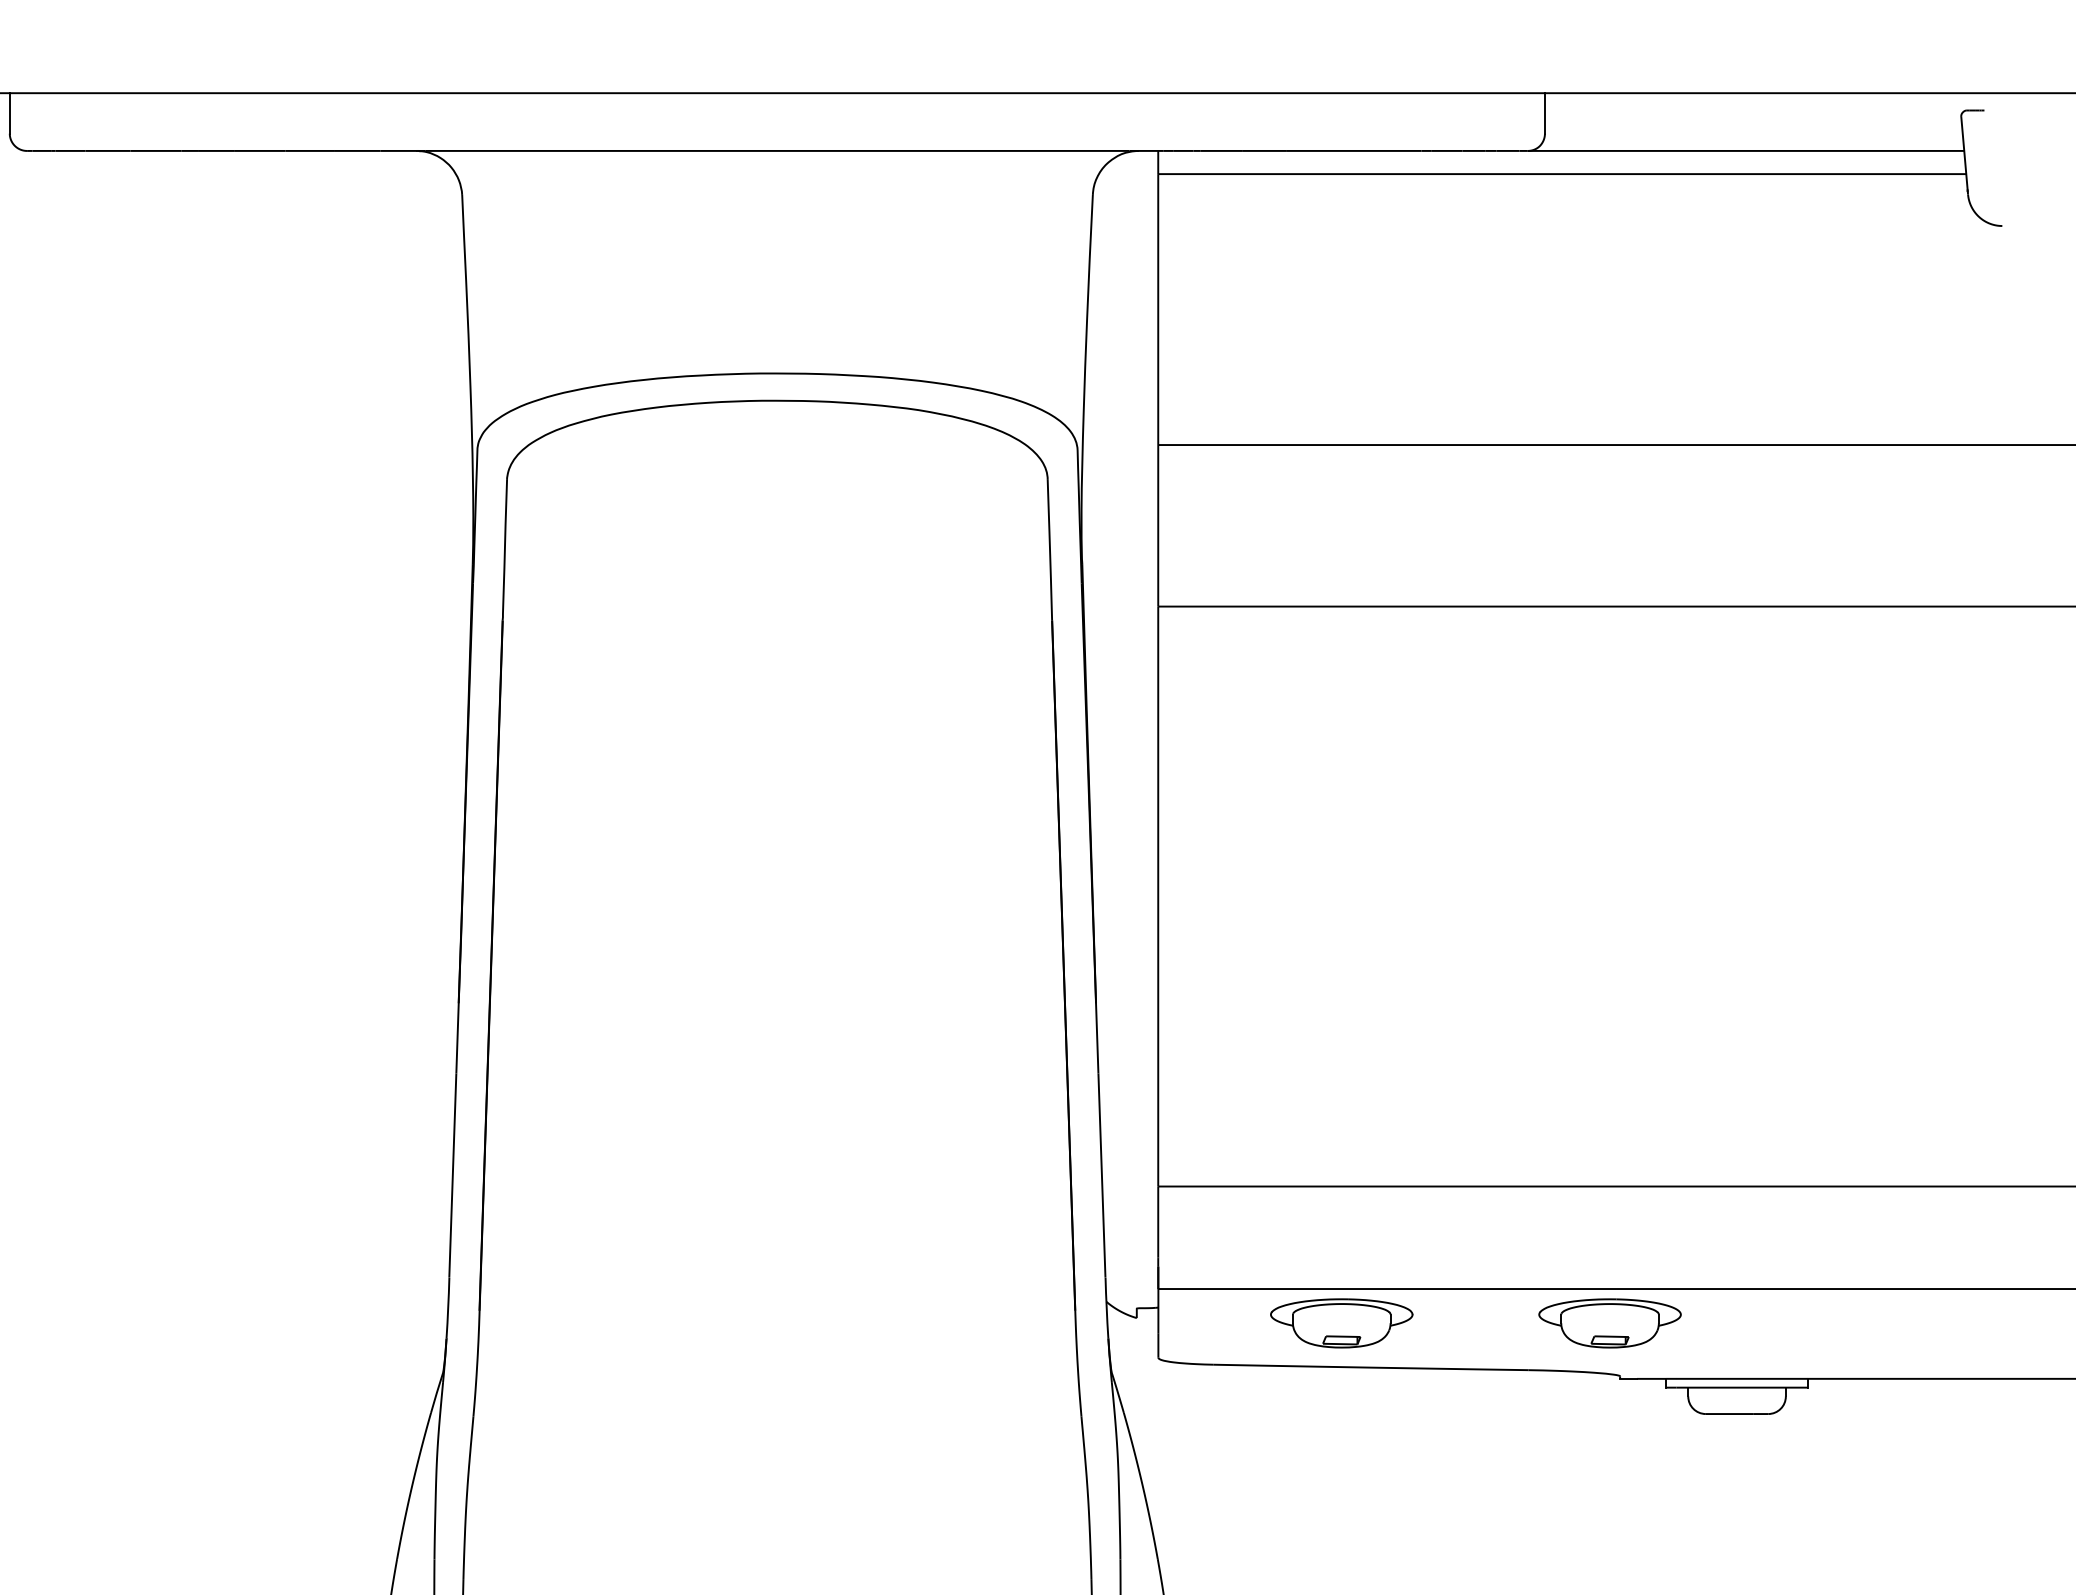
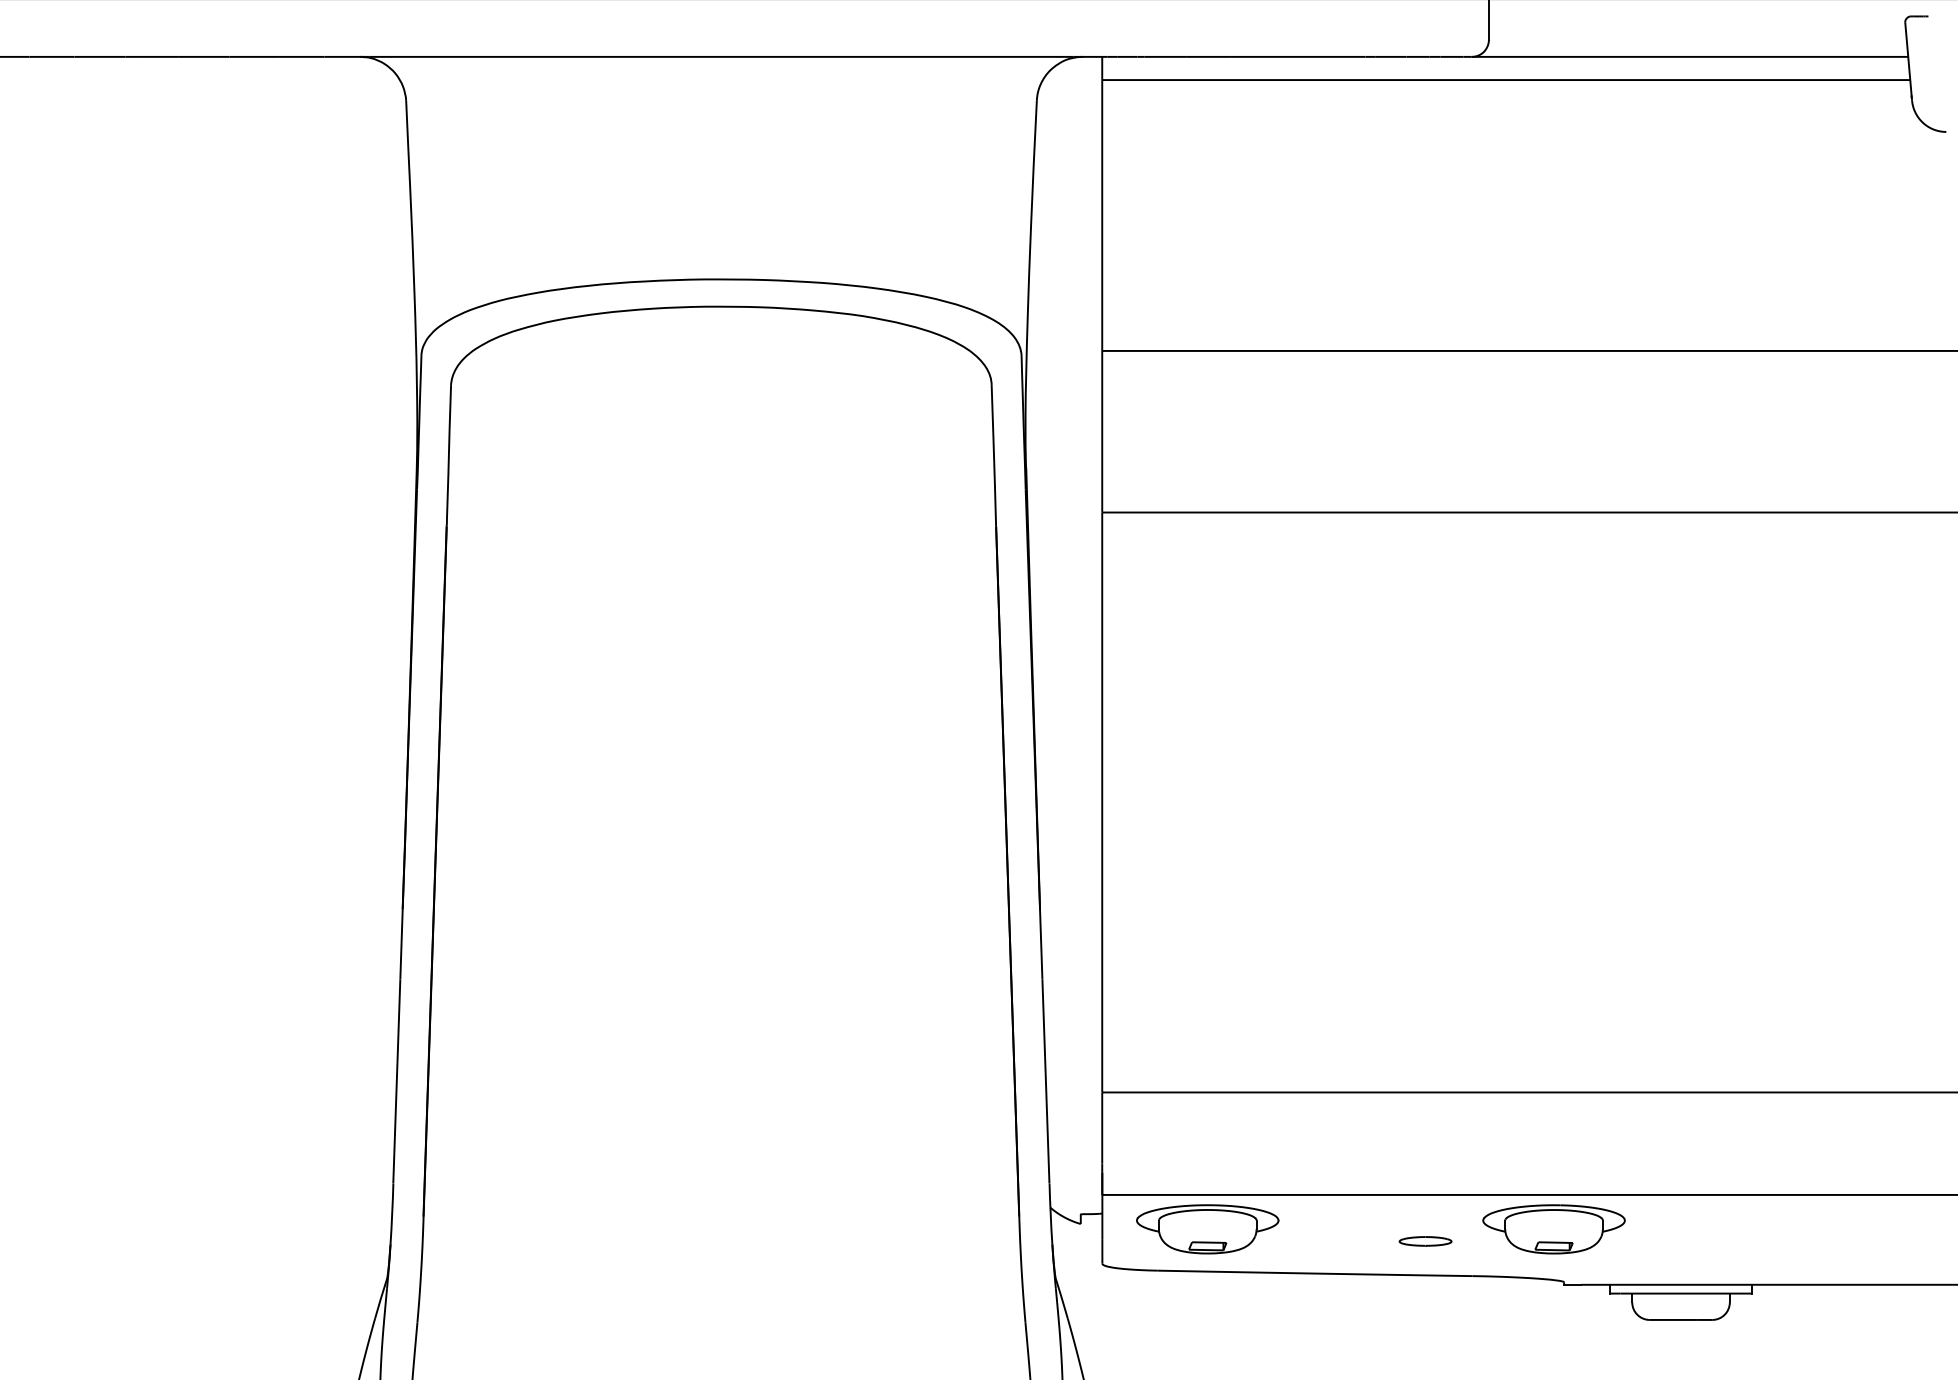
part: (1341, 1323) -> (1207, 1229), moved
part: (1481, 1335) -> (1425, 1241), added

